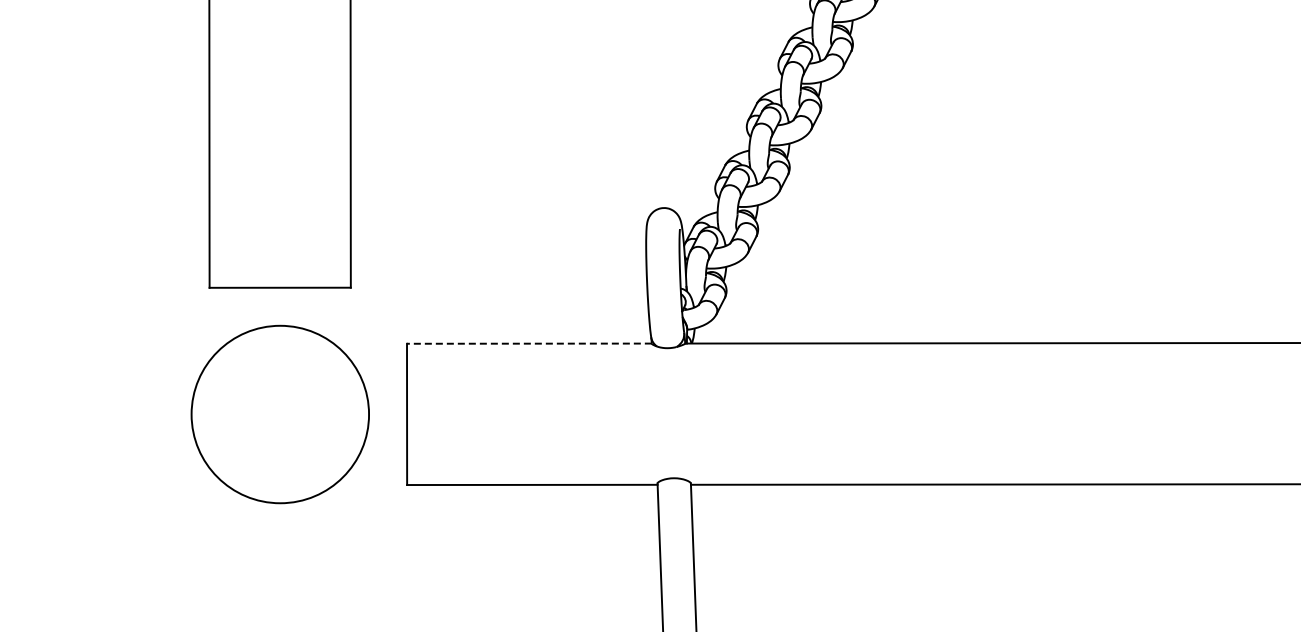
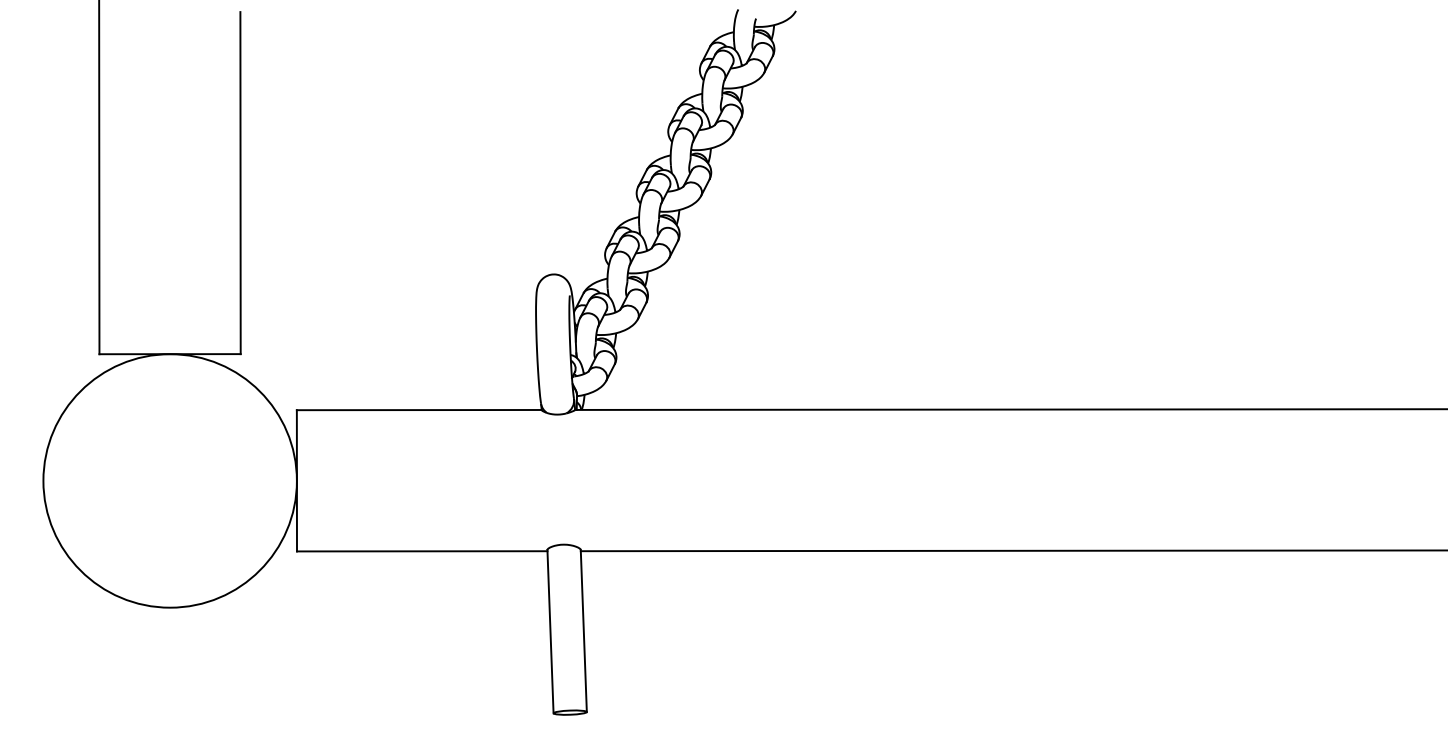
line: (528, 344) -> (418, 410), dashed -> solid
circle: (279, 414) -> (169, 480), size x1.43

